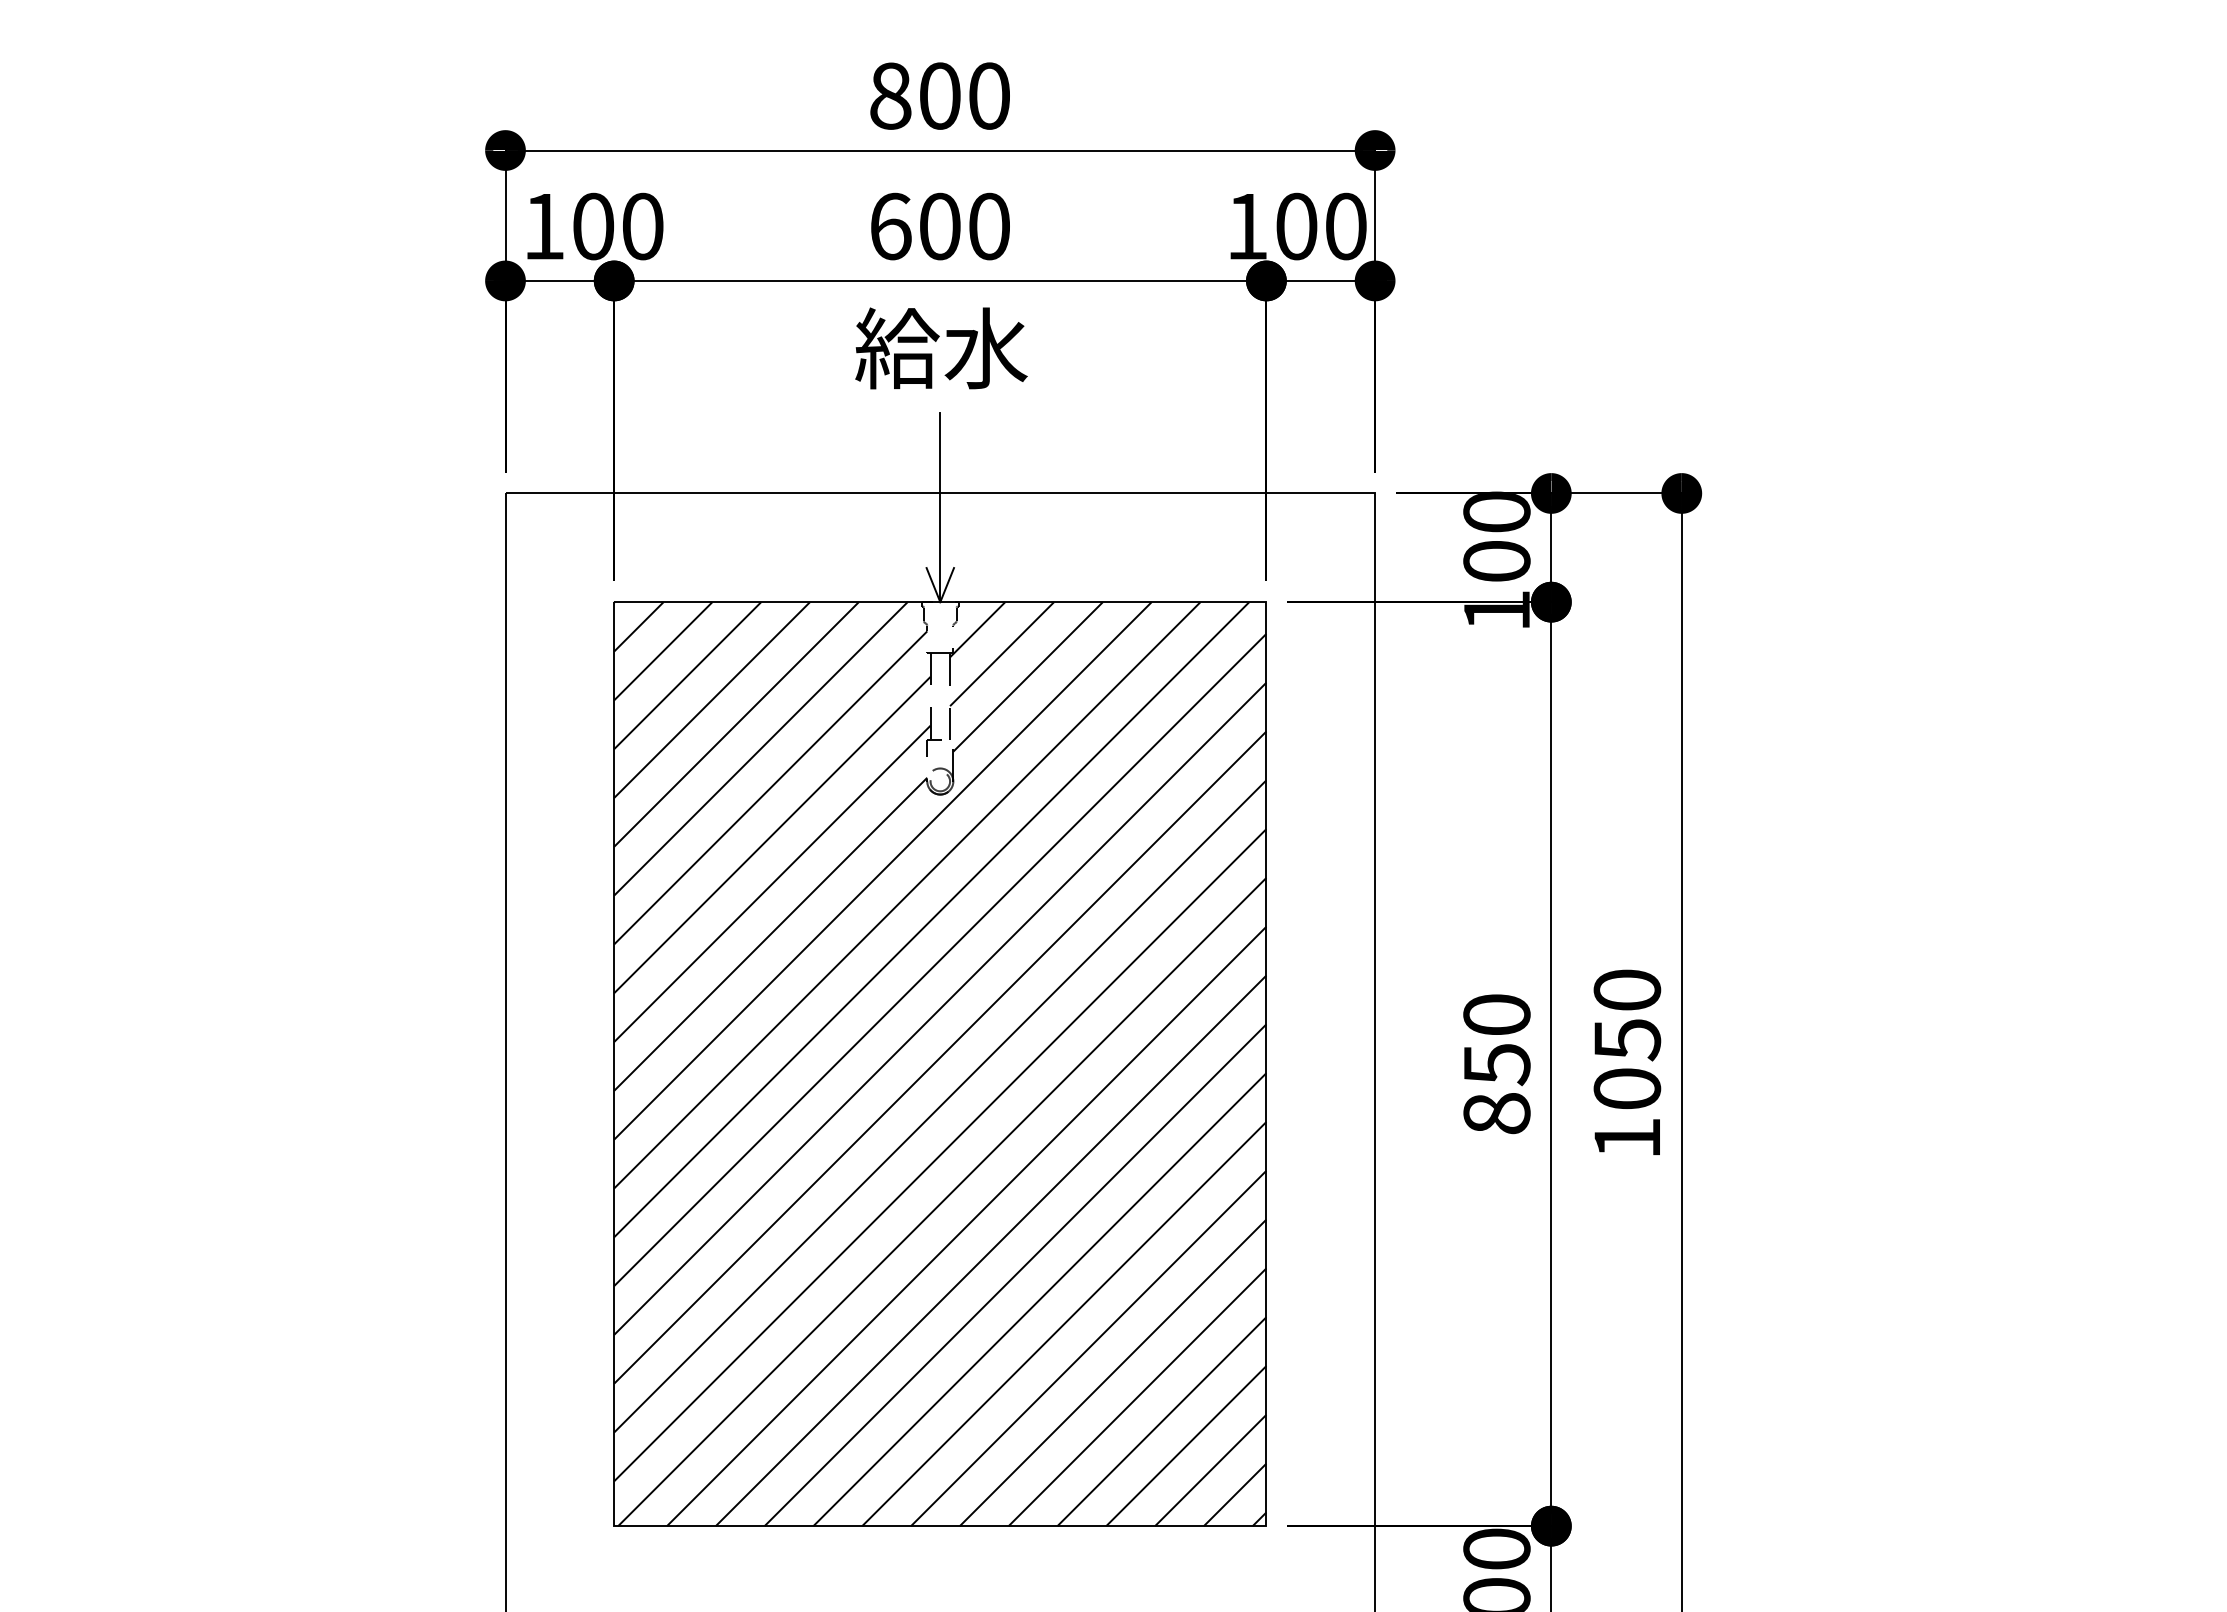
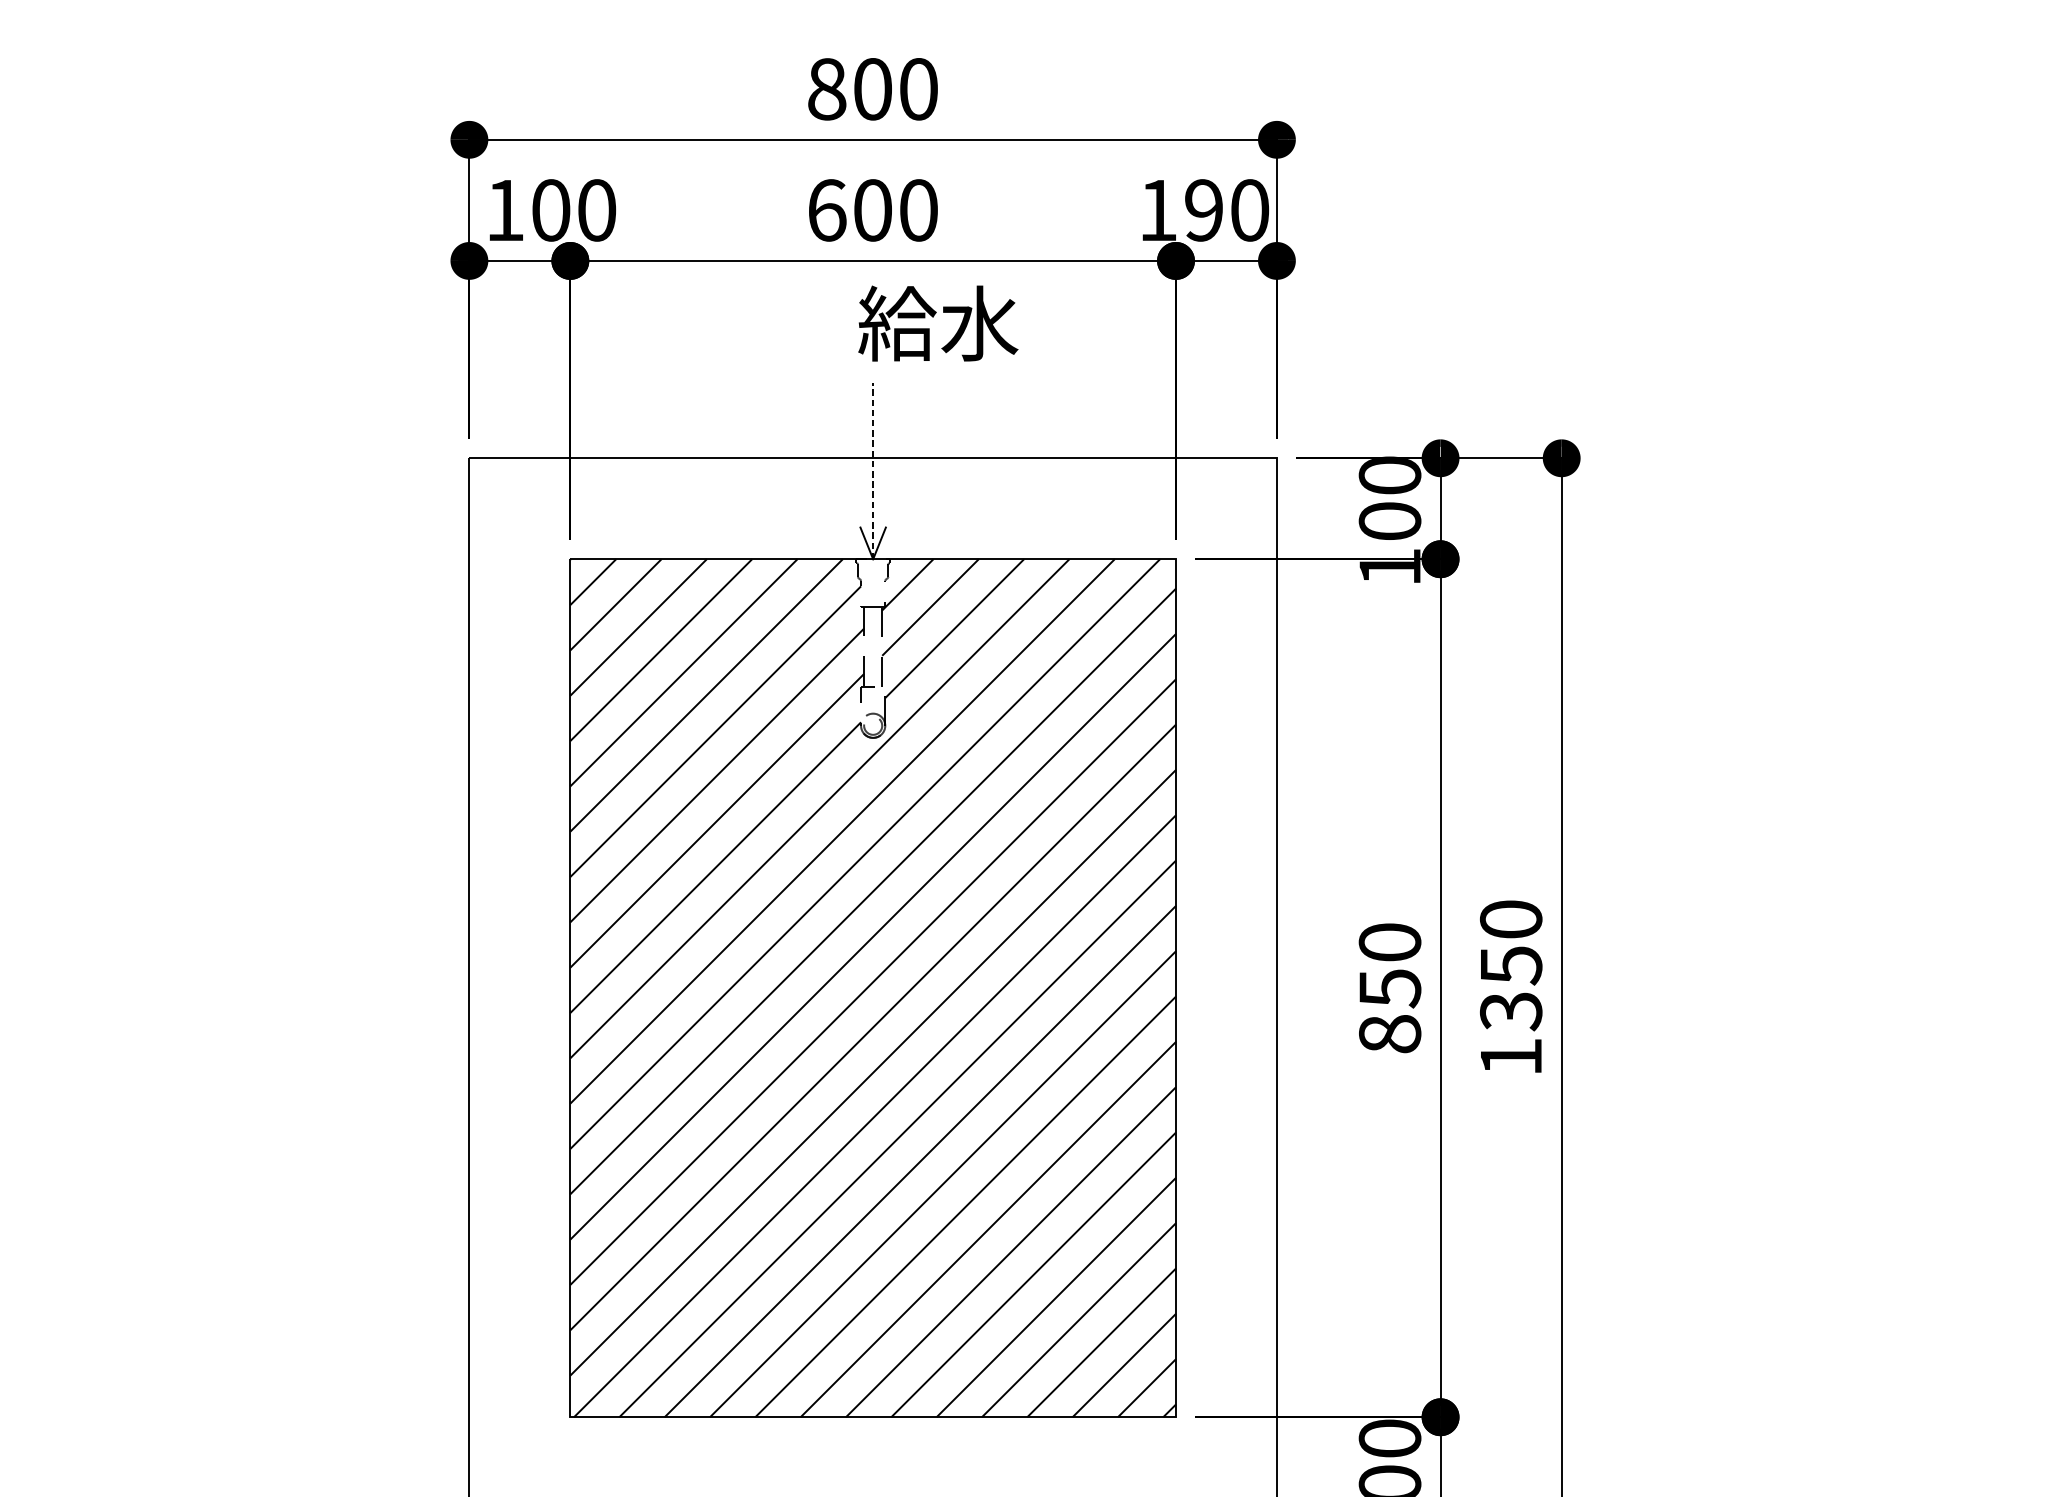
text: (1296, 226) -> (1203, 210), 100 -> 190
text: (941, 348) -> (938, 323), moved
line: (940, 507) -> (873, 471), solid -> dashed
text: (1627, 1089) -> (1511, 1011), 1050 -> 1350

